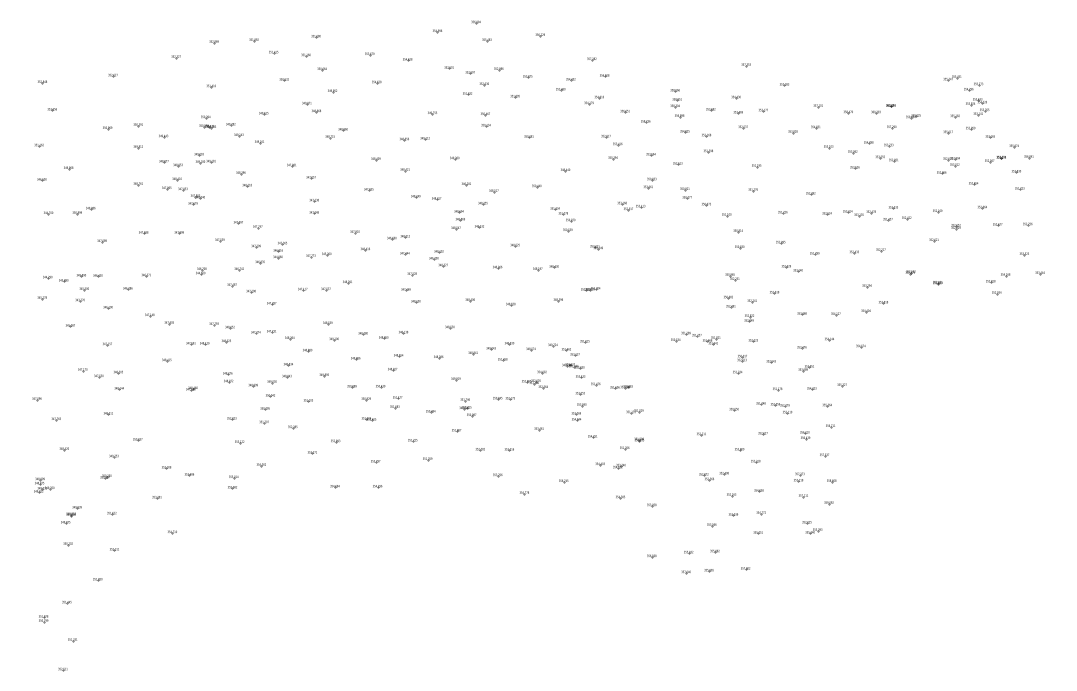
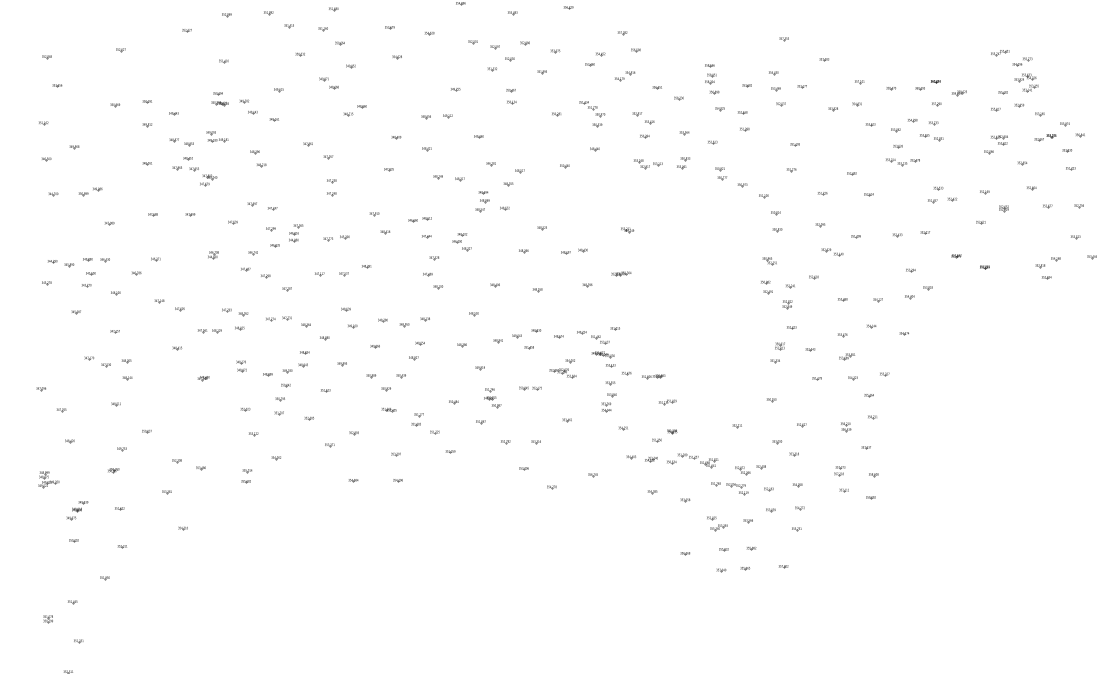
part: (631, 206) -> (648, 164), moved
part: (859, 213) -> (902, 162), moved
part: (562, 219) -> (591, 113), moved
part: (695, 338) -> (692, 460), moved
part: (396, 402) -> (417, 419), moved
part: (774, 408) -> (730, 488), moved
part: (812, 527) -> (717, 523), moved

